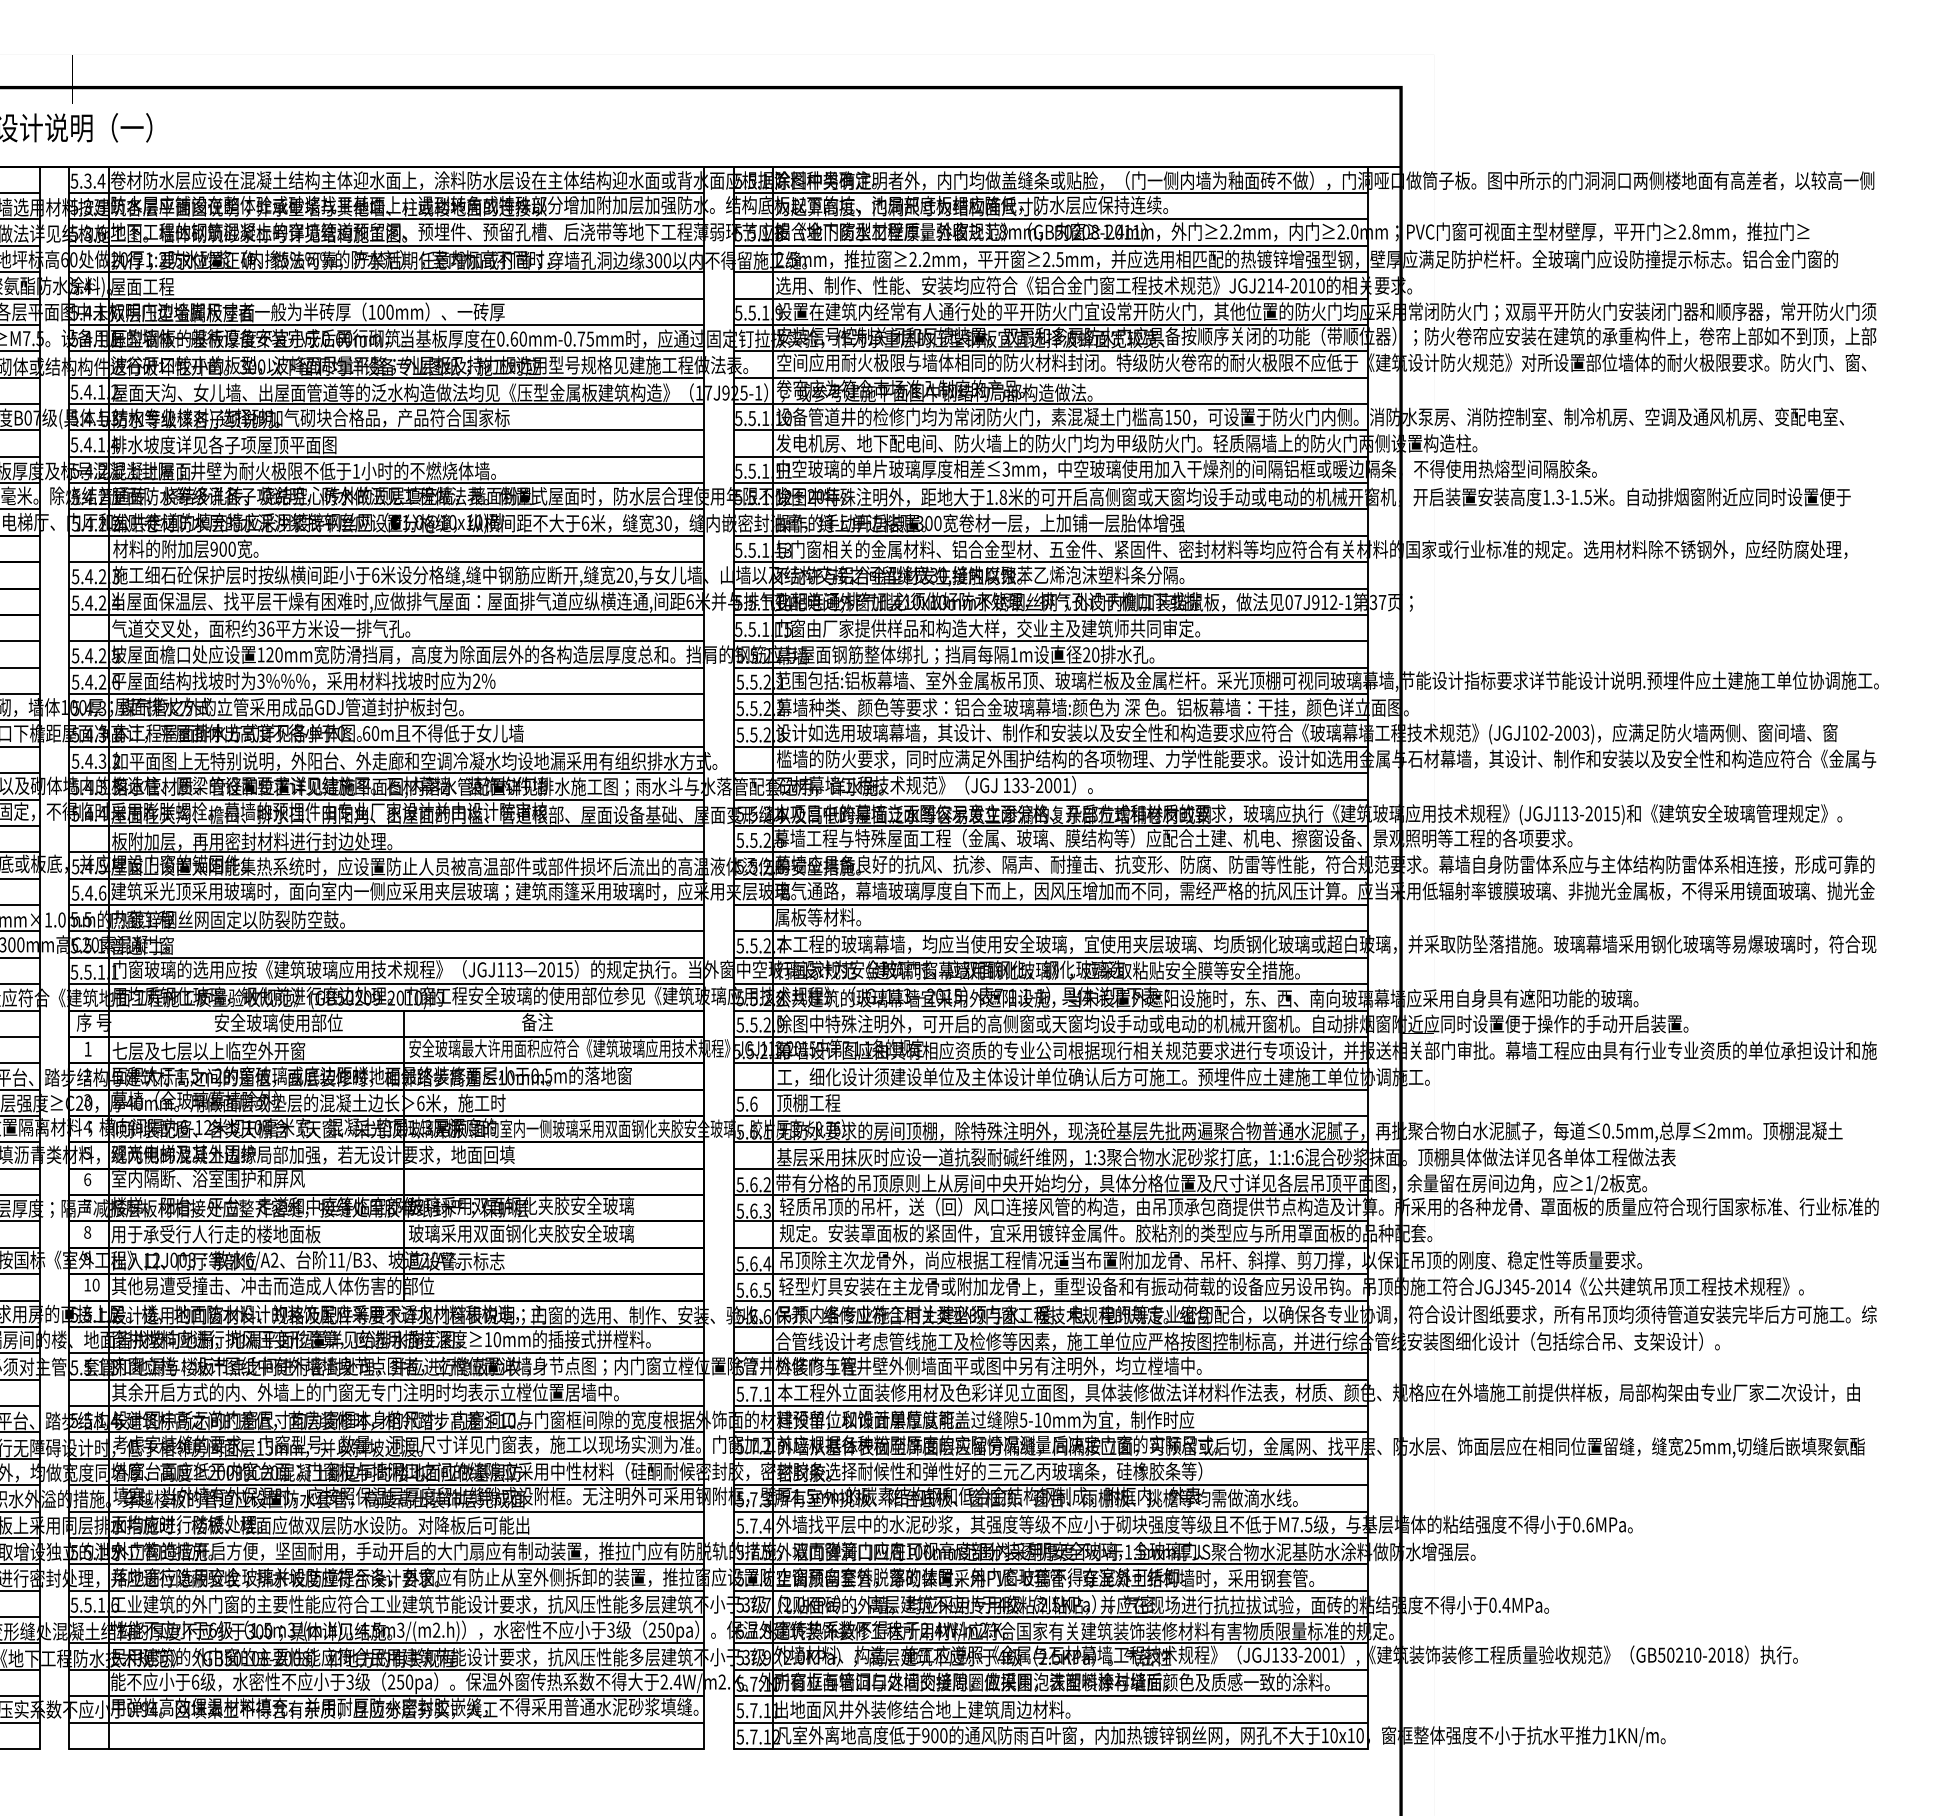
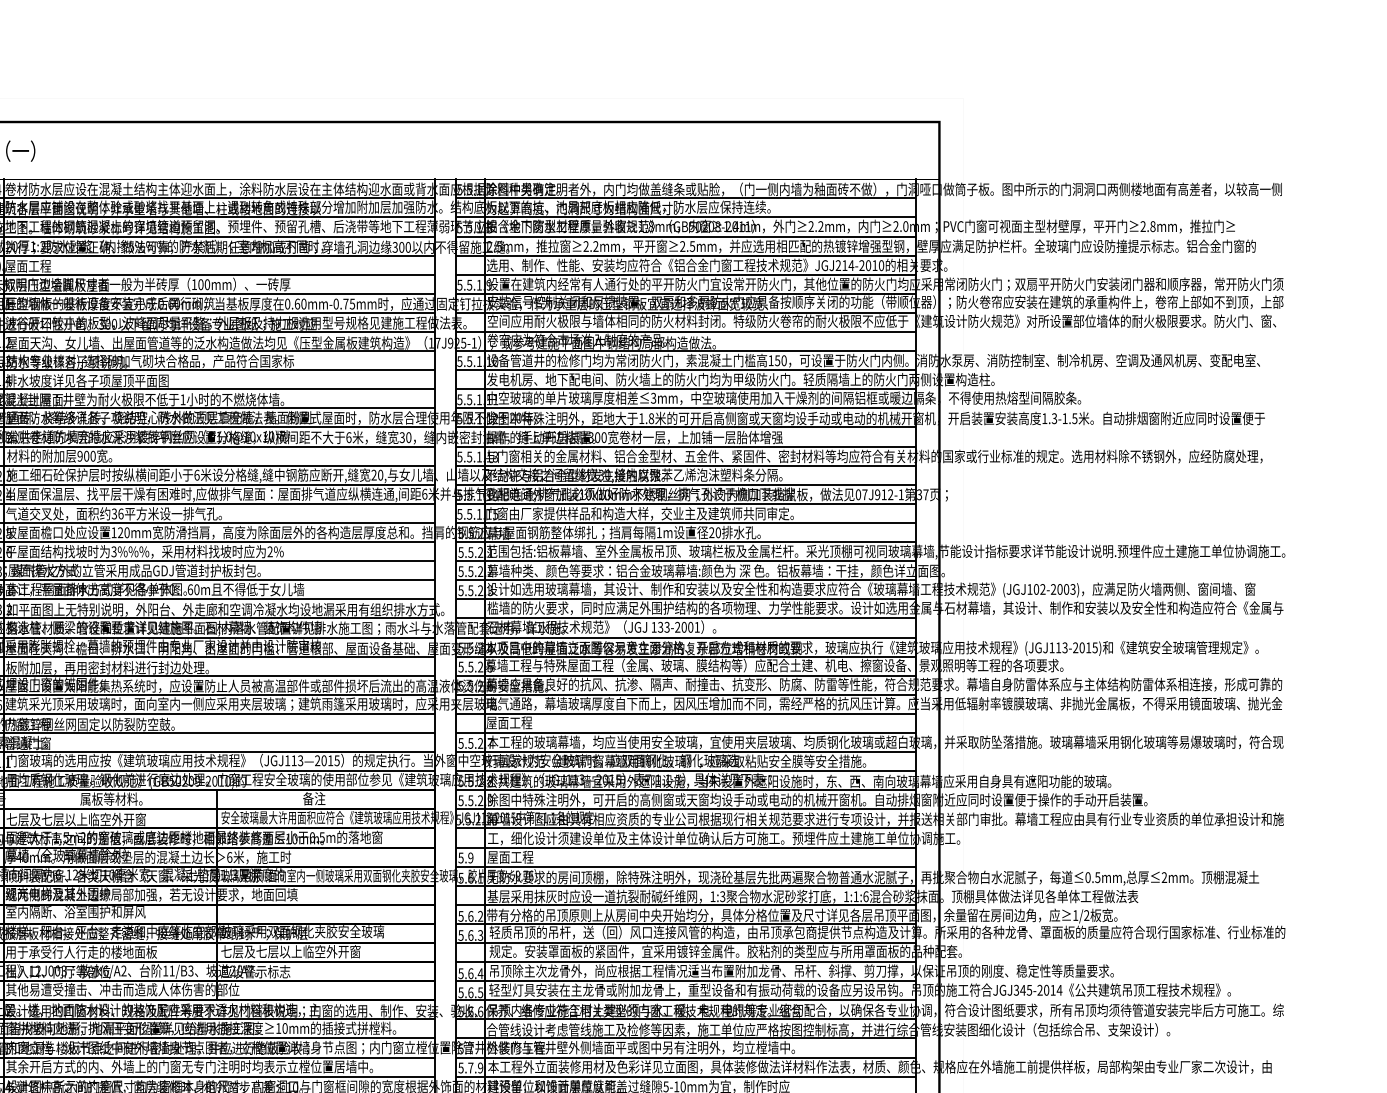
text: (818, 917) -> (517, 722), 属板等材料。 -> 屋面工程
text: (278, 1022) -> (126, 798), 安全玻璃使用部位 -> 属板等材料。
text: (792, 1102) -> (498, 856), 顶棚工程 -> 屋面工程
text: (753, 1103) -> (470, 857), 5.6 -> 5.9
text: (521, 1233) -> (302, 951), 玻璃采用双面钢化夹胶安全玻璃 -> 七层及七层以上临空外开窗
text: (766, 1393) -> (480, 1067), 5.7.1 -> 5.7.9

